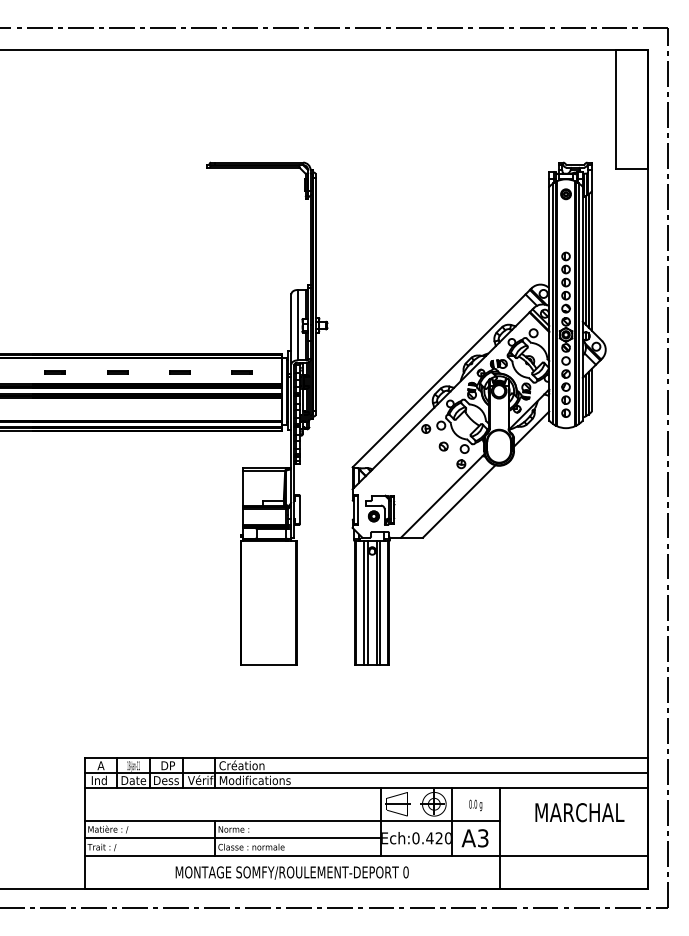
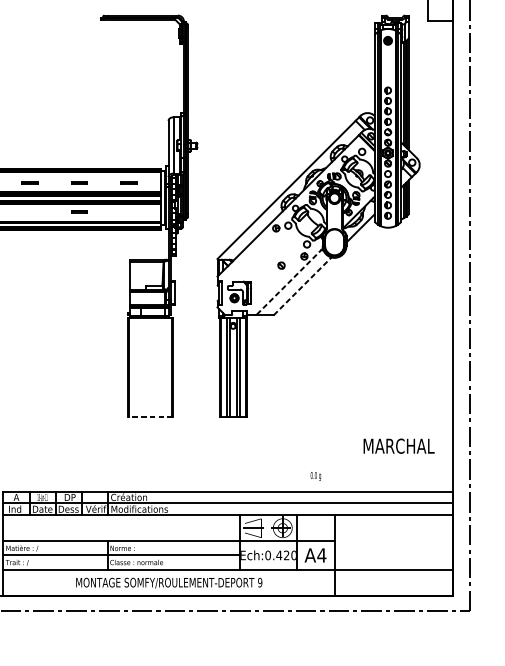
line: (179, 408) -> (79, 212), added
part: (443, 446) -> (281, 265), moved
line: (442, 496) -> (289, 282), solid -> dashed
line: (459, 501) -> (302, 286), solid -> dashed
line: (268, 665) -> (150, 417), solid -> dashed
text: (475, 805) -> (315, 476), moved
text: (579, 812) -> (398, 446), moved
text: (482, 838) -> (321, 555), A3 -> A4
text: (405, 872) -> (259, 582), 0 -> 9

